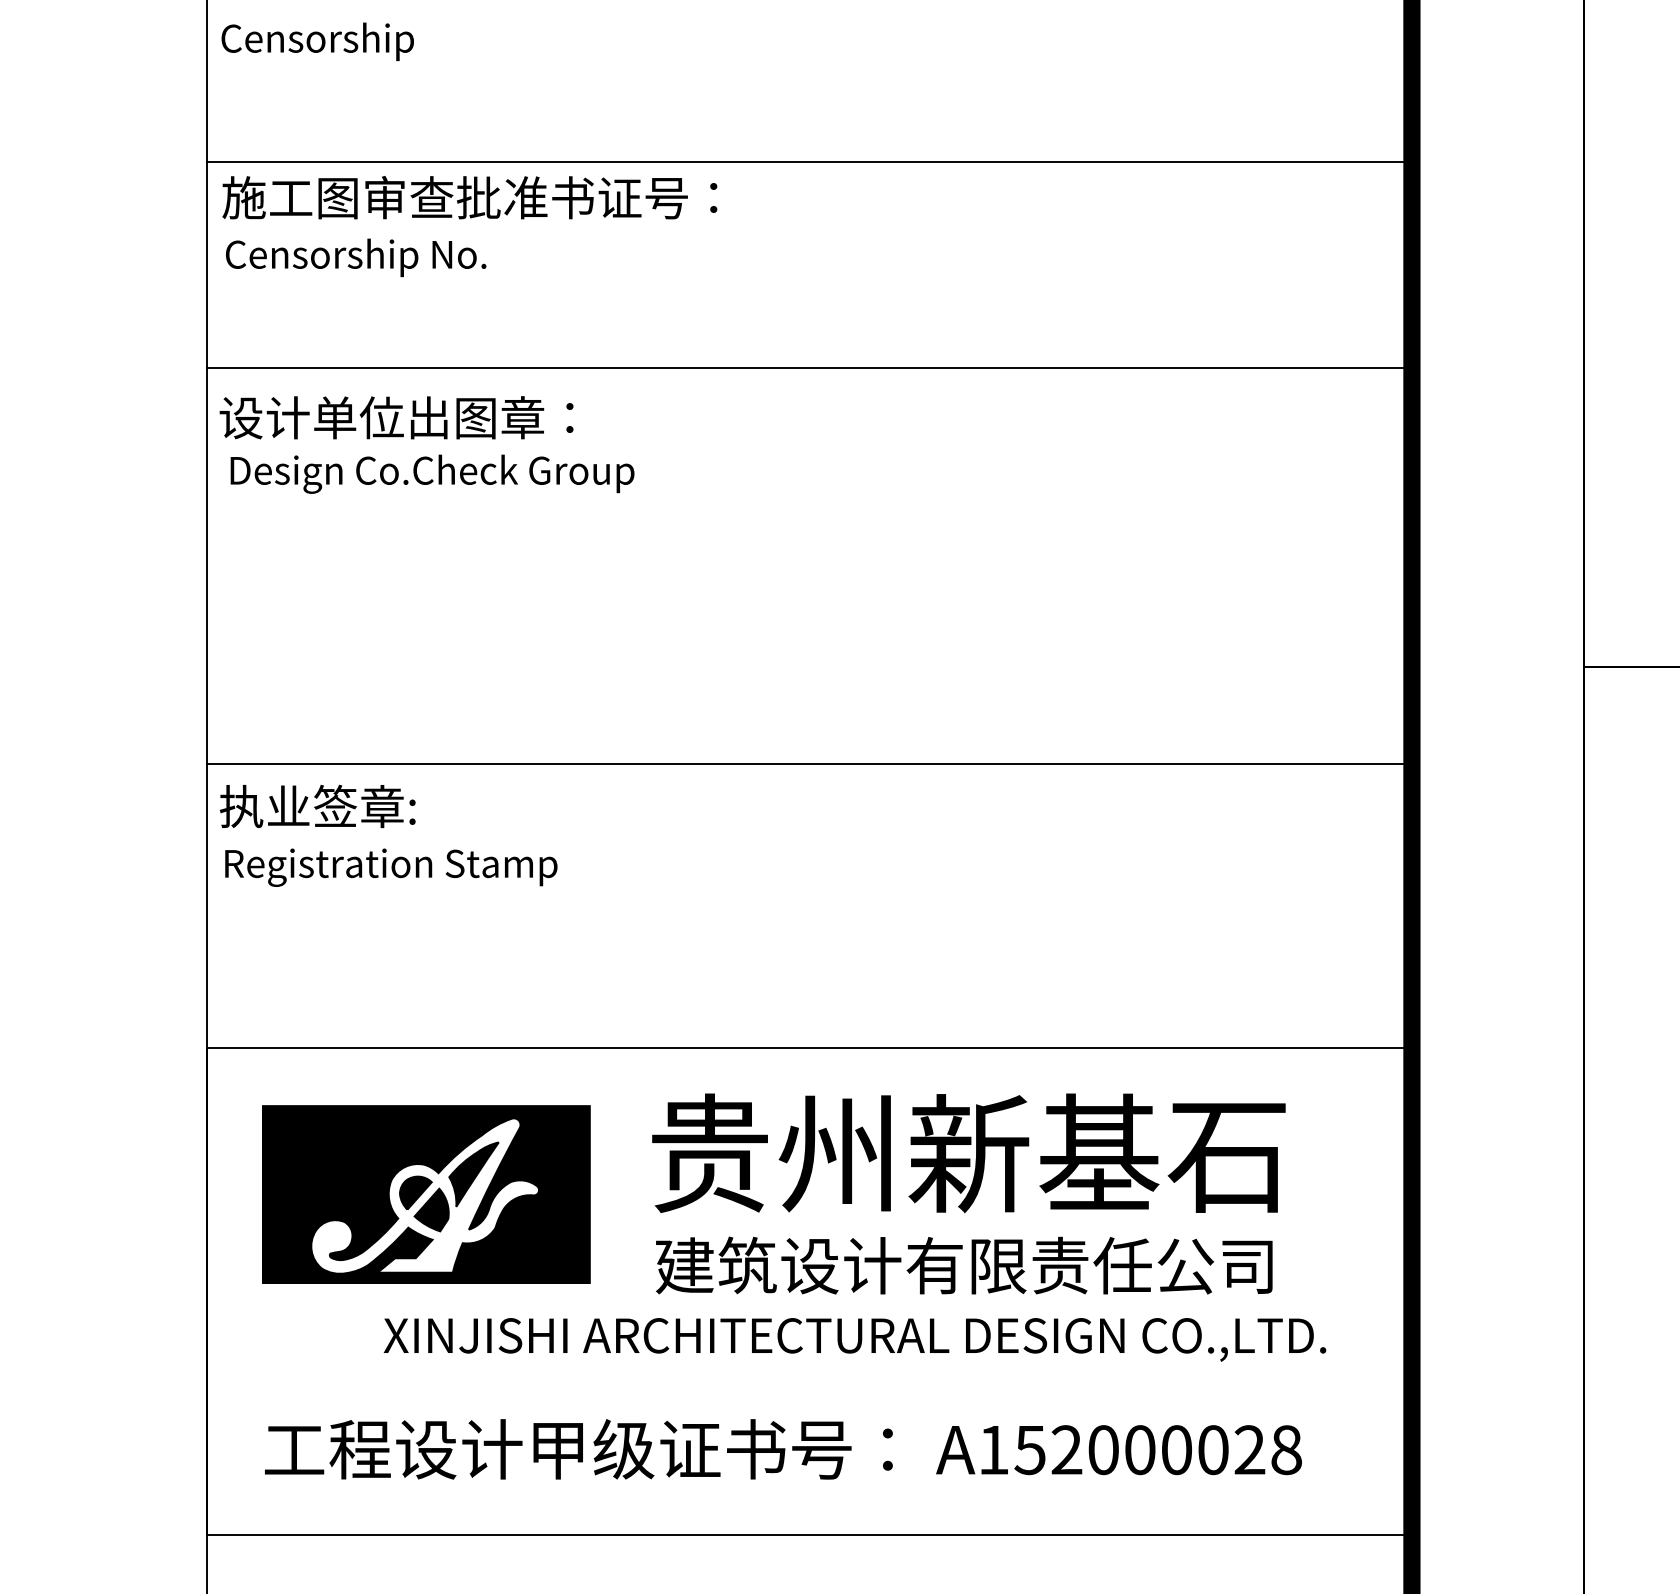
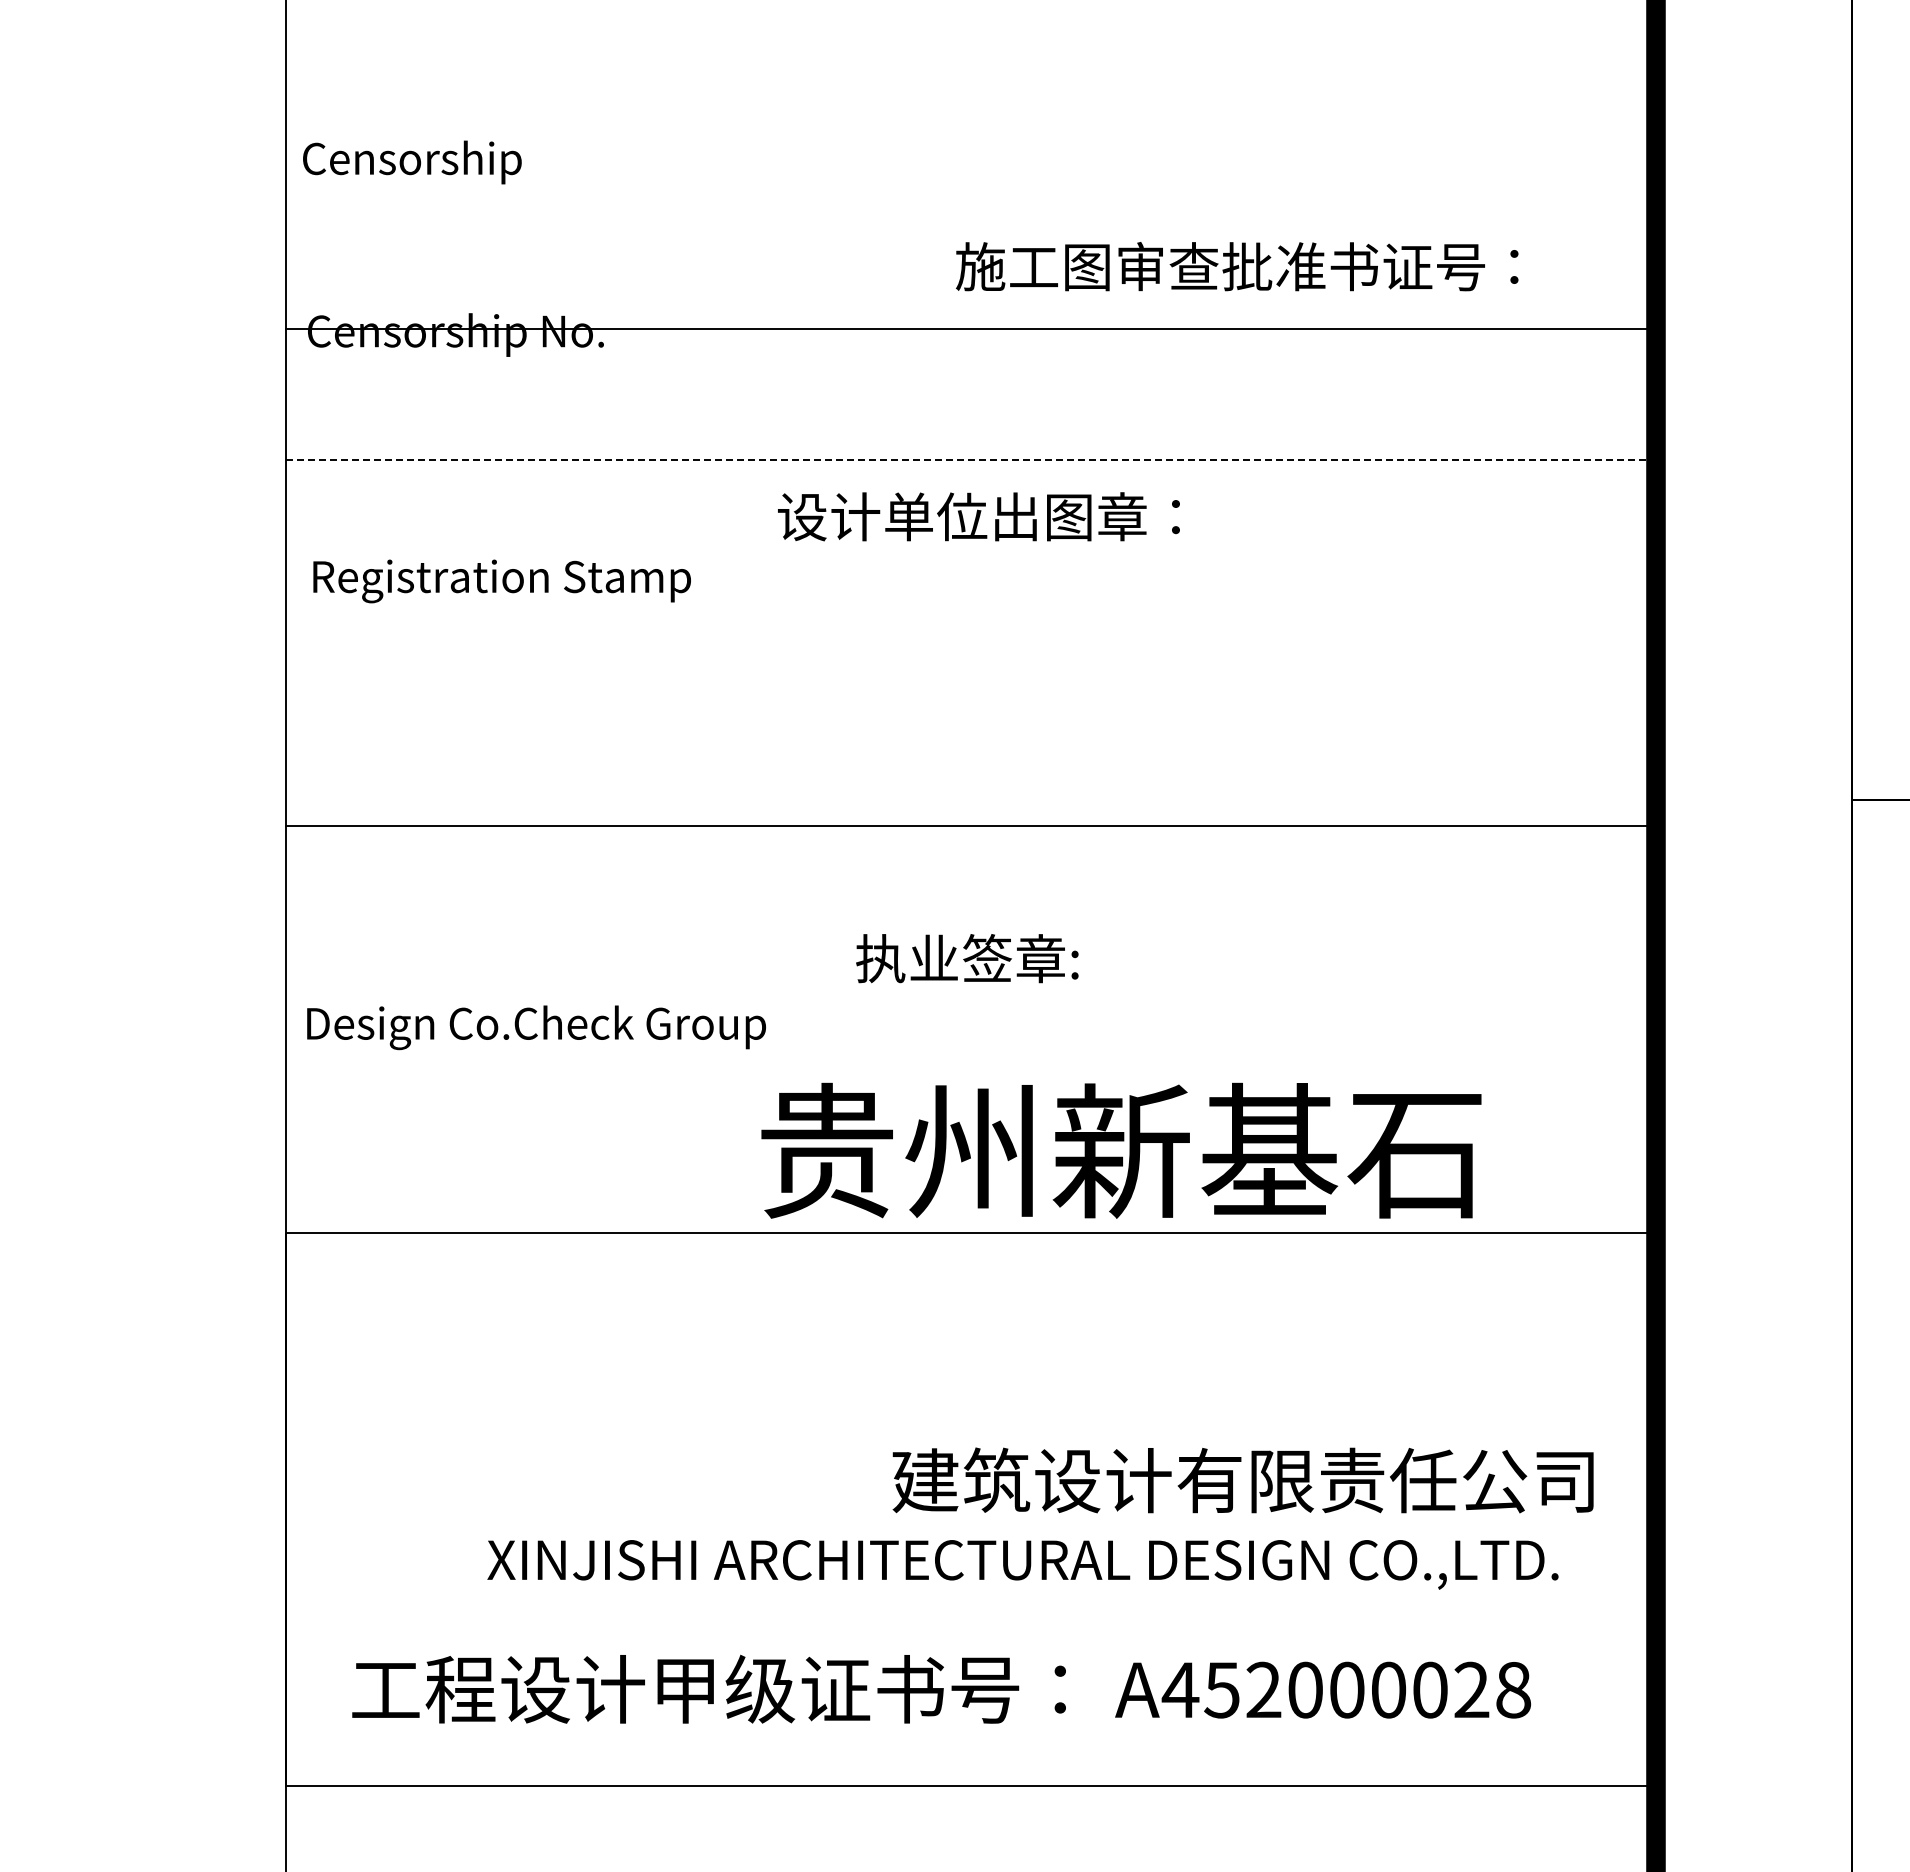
text: (317, 41) -> (412, 162), moved
line: (808, 161) -> (970, 328), moved
text: (470, 197) -> (1237, 266), moved
line: (809, 368) -> (971, 460), solid -> dashed
text: (396, 417) -> (978, 516), moved
text: (434, 473) -> (544, 580), Design Co.Check Group -> Registration Stamp
line: (808, 764) -> (970, 826), moved
text: (317, 806) -> (967, 958), moved
text: (428, 867) -> (538, 1027), Registration Stamp -> Design Co.Check Group
text: (968, 1153) -> (1121, 1150), moved
part: (426, 1194) -> (535, 1399), removed
text: (963, 1265) -> (1242, 1480), moved
text: (993, 1449) -> (1180, 1689), A152000028 -> A452000028

